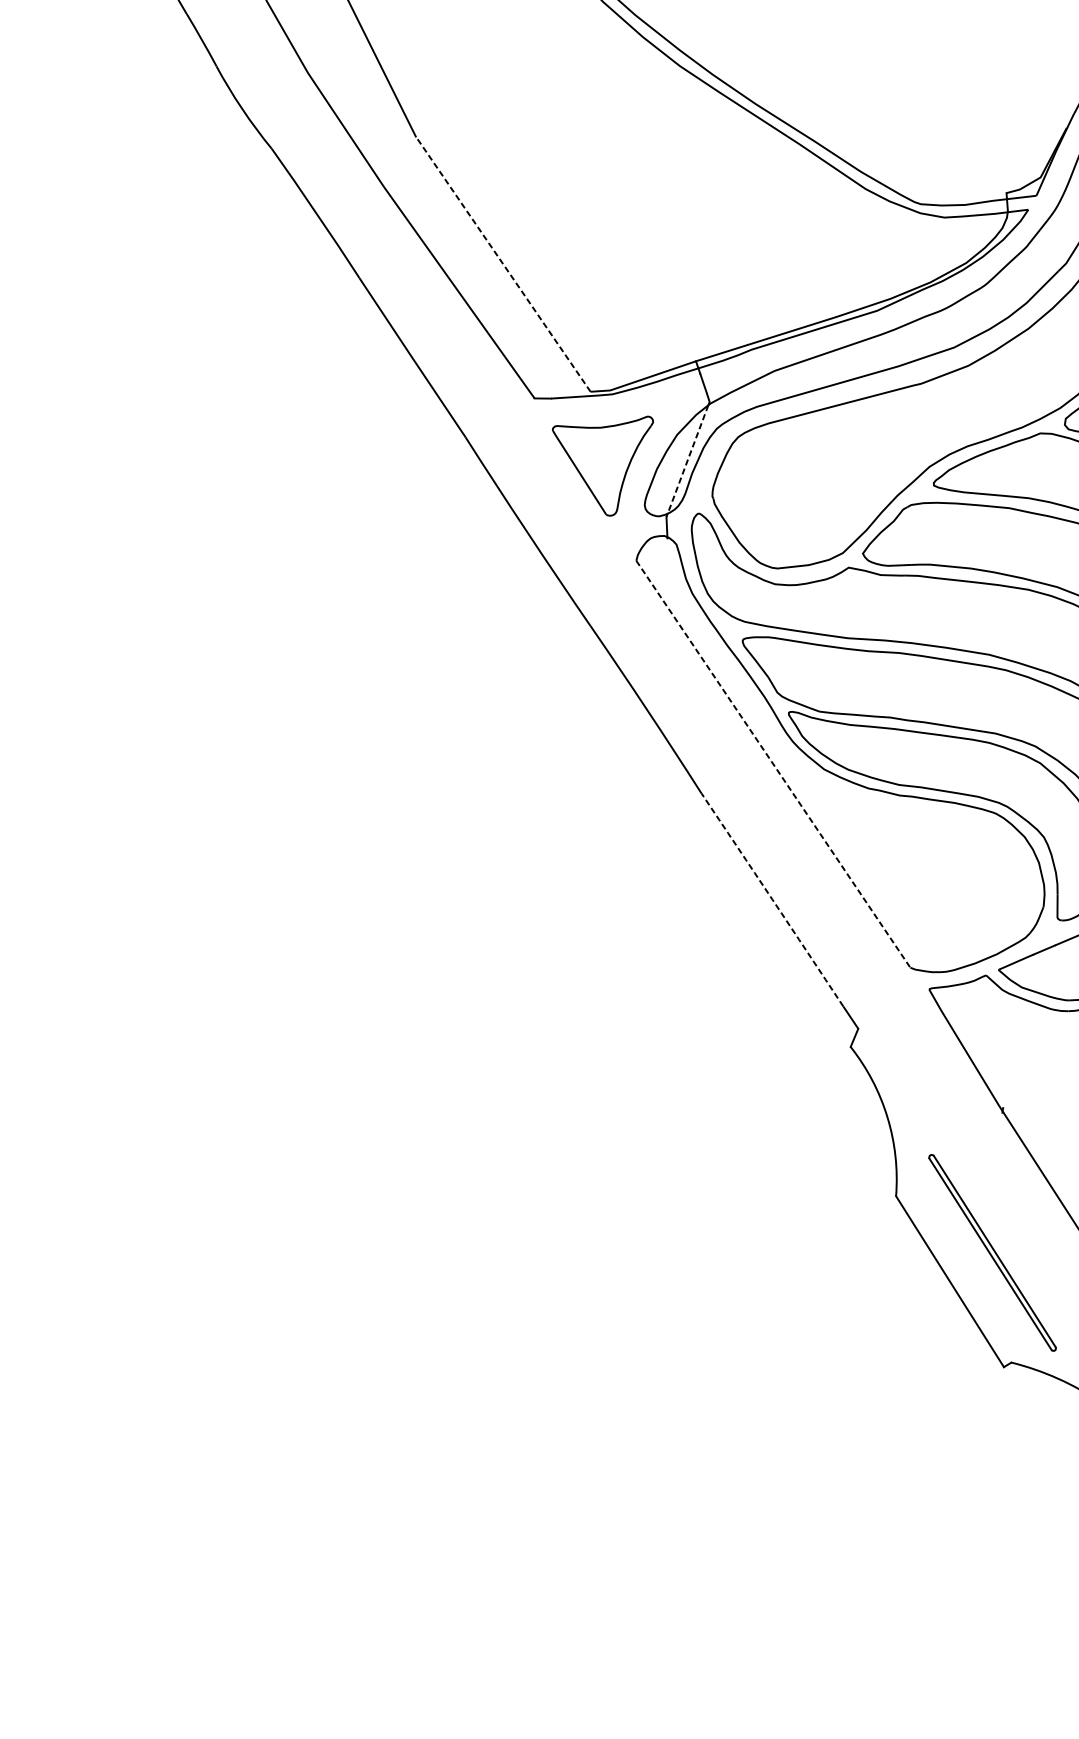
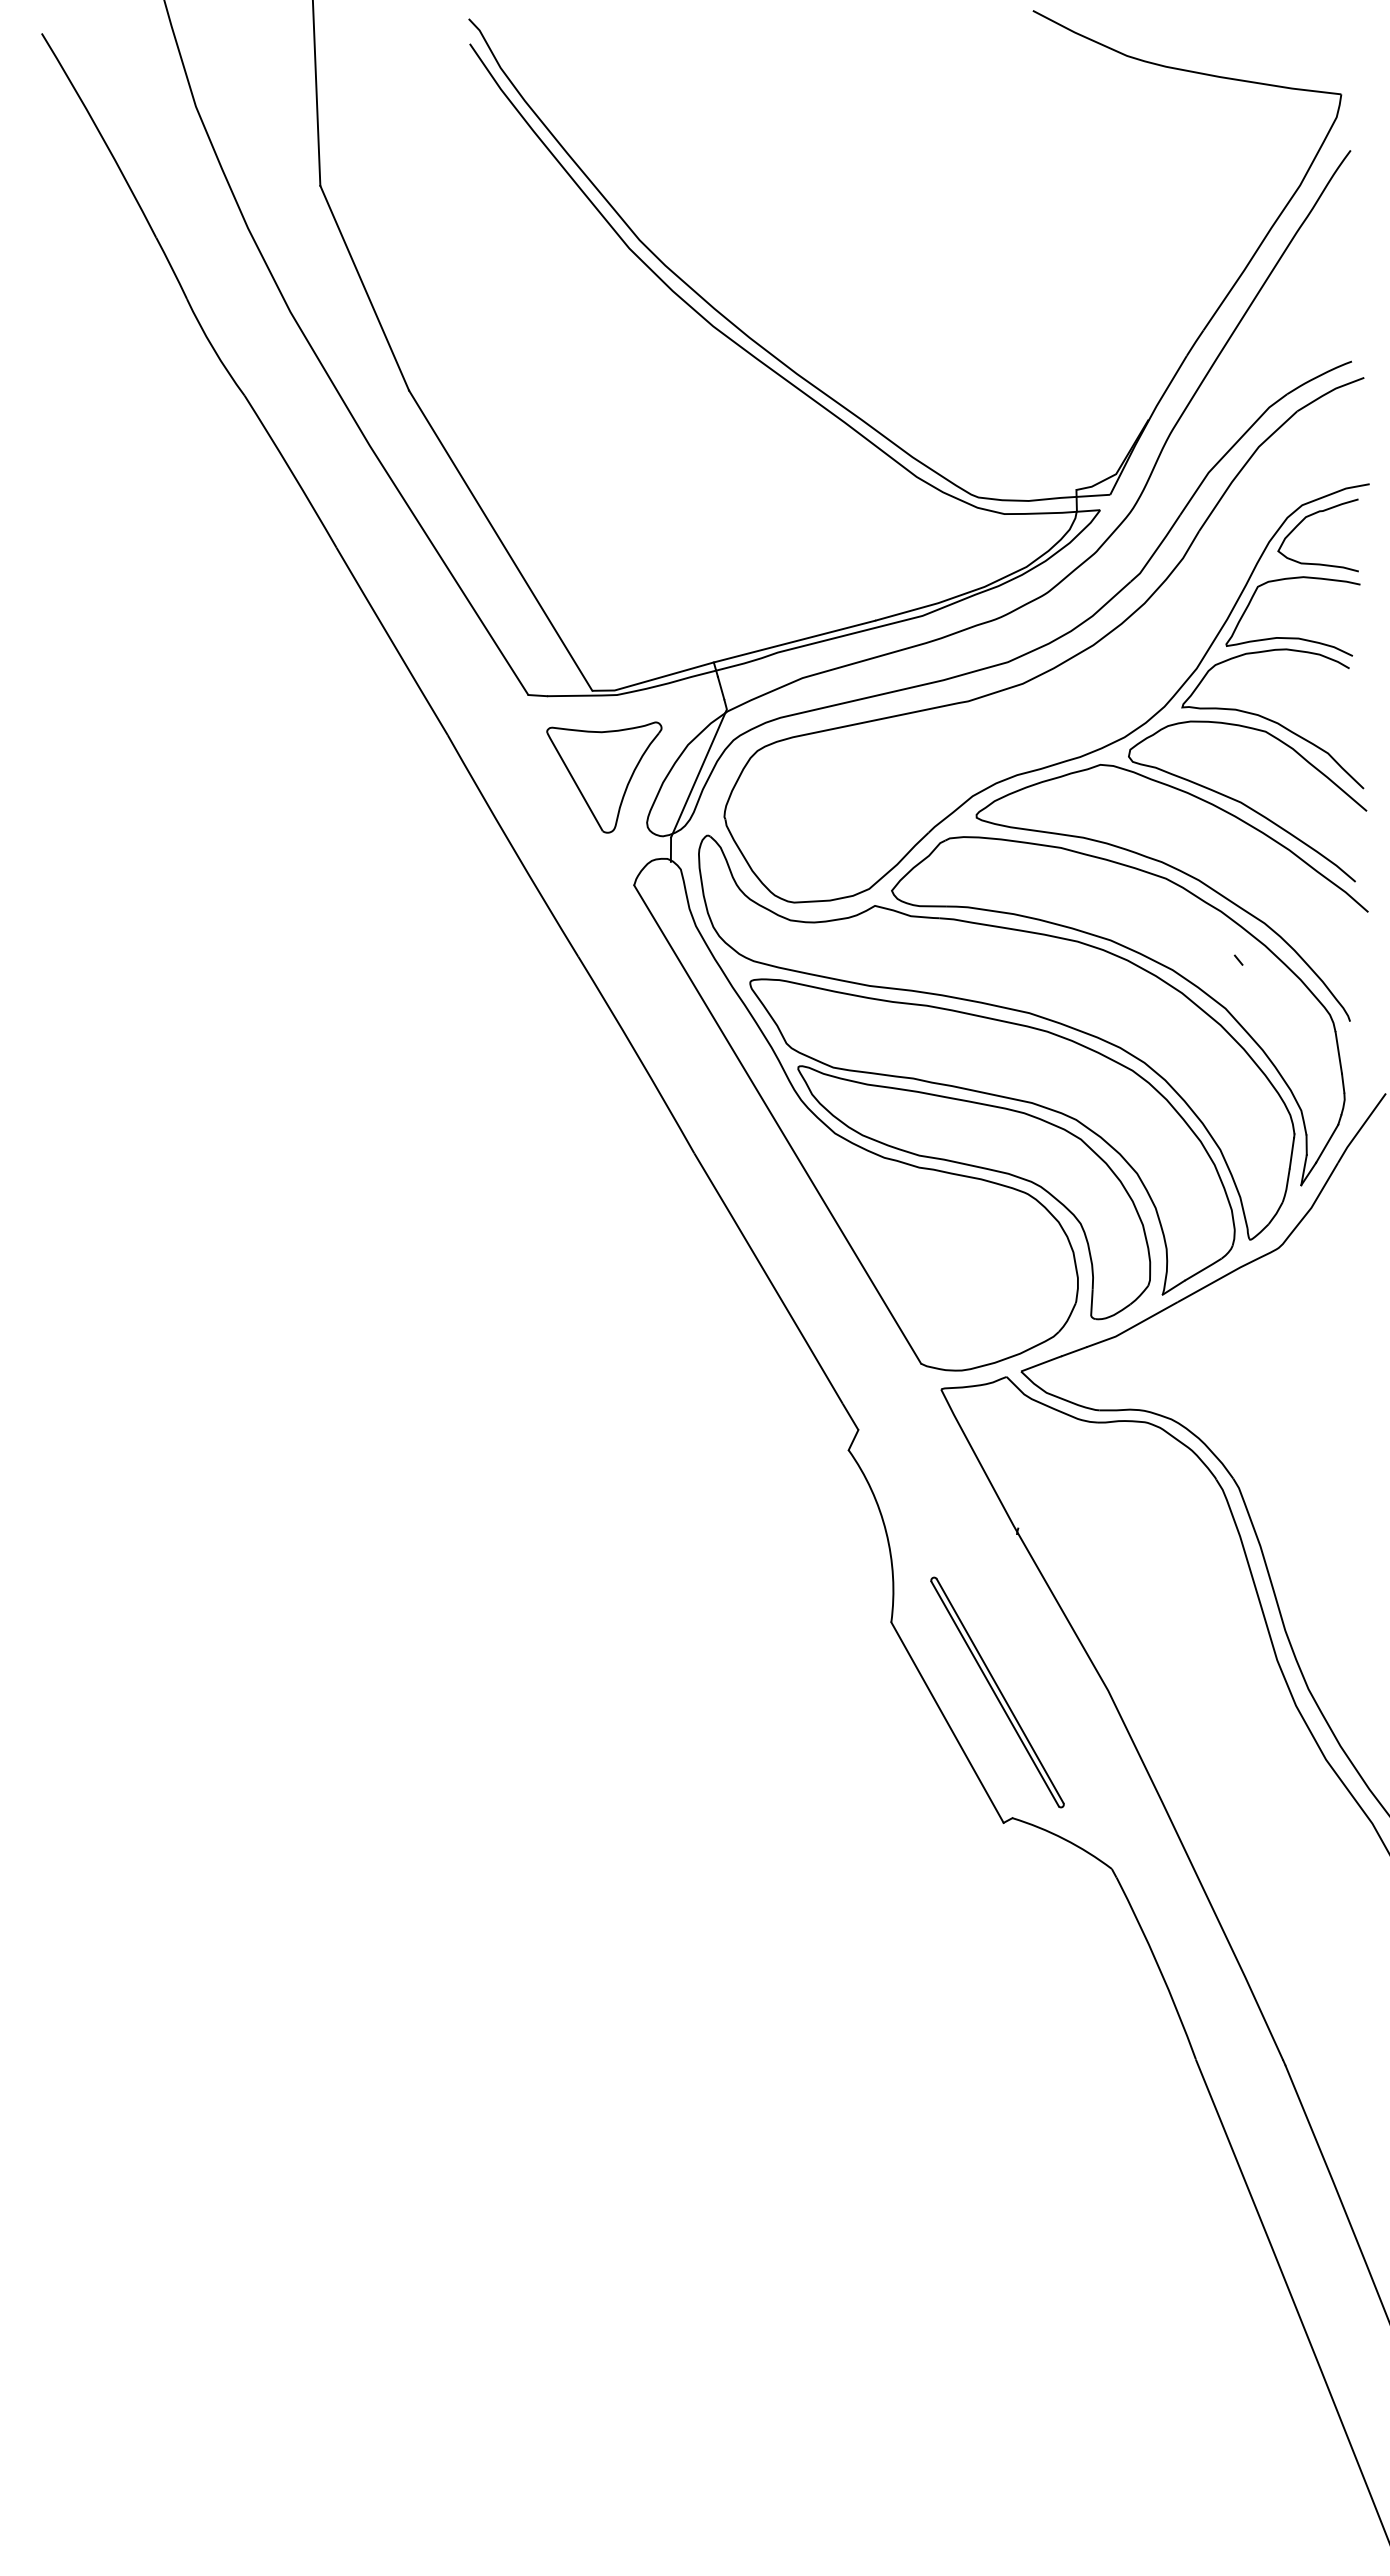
line: (503, 263) -> (500, 540), dashed -> solid
line: (687, 461) -> (698, 775), dashed -> solid
line: (773, 764) -> (777, 1124), dashed -> solid
arc: (772, 899) -> (768, 1278), dashed -> solid

